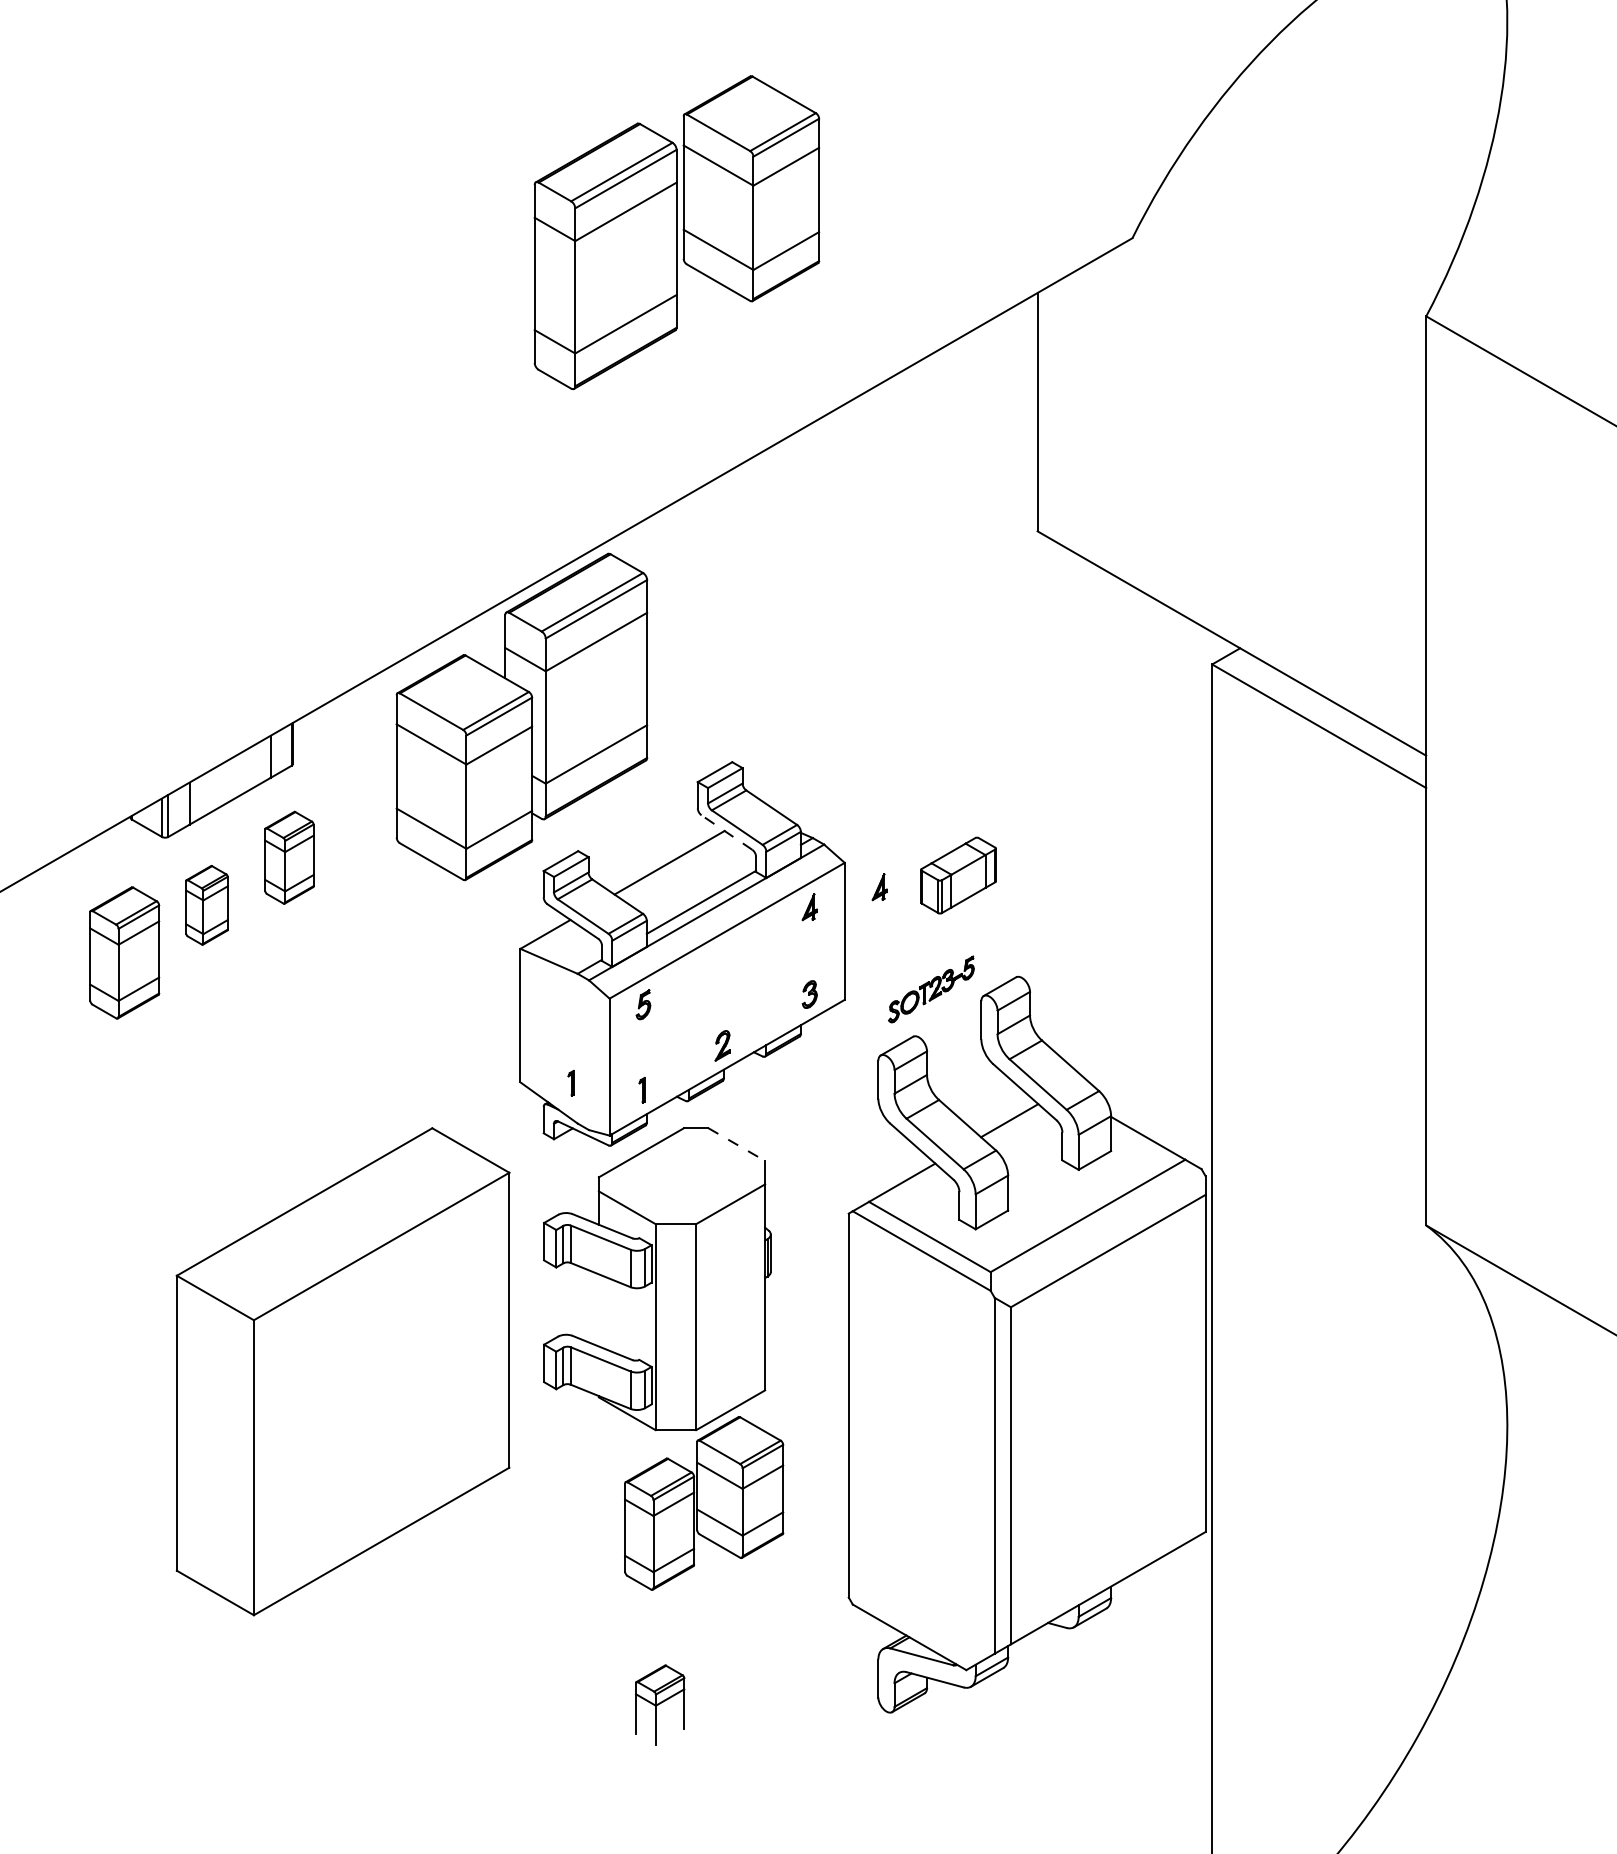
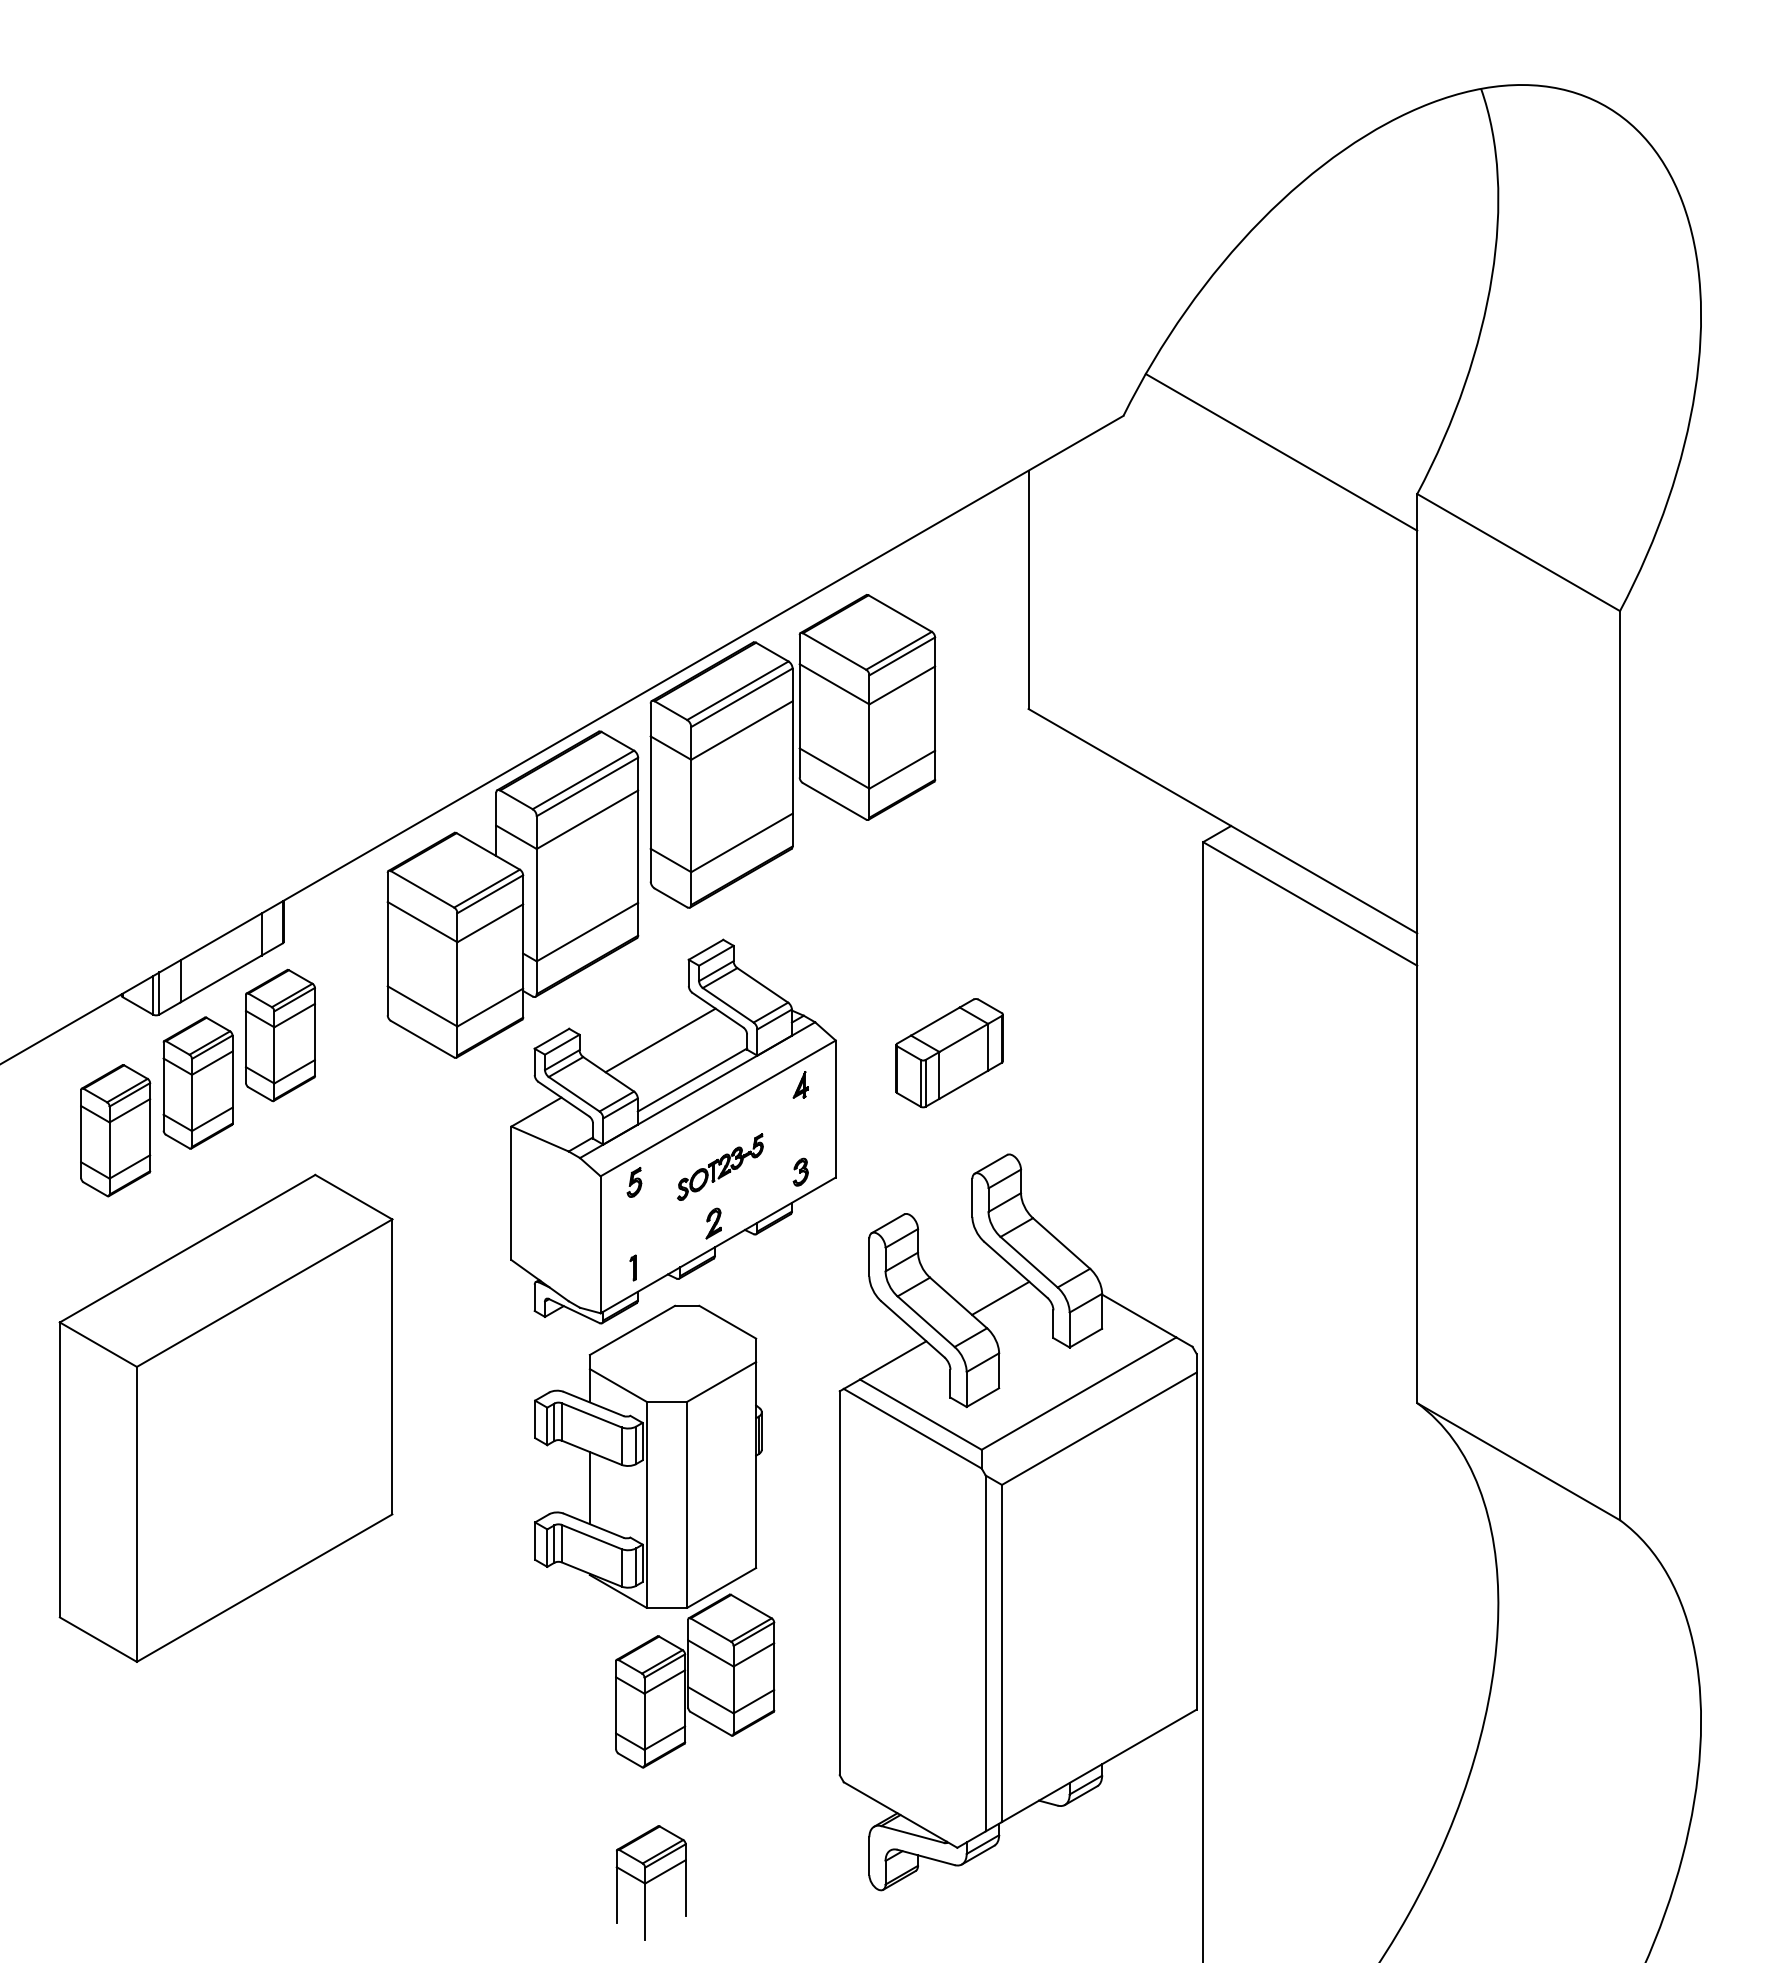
part: (676, 232) -> (792, 751), moved
line: (1290, 274) -> (1281, 452), added
line: (726, 832) -> (717, 1010), dashed -> solid
part: (289, 857) -> (280, 1035), size x1.43
part: (958, 875) -> (949, 1053), size x1.43
part: (879, 886) -> (870, 1064), removed
part: (206, 904) -> (197, 1082), size x1.67
part: (931, 988) -> (720, 1166), moved
part: (570, 1082) -> (561, 1260), removed
line: (736, 1144) -> (727, 1322), dashed -> solid
line: (598, 1310) -> (589, 1488), added
part: (342, 1370) -> (225, 1417), moved
part: (659, 1704) -> (650, 1882), size x1.43

